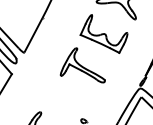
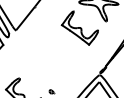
part: (79, 66) -> (56, 49), removed

